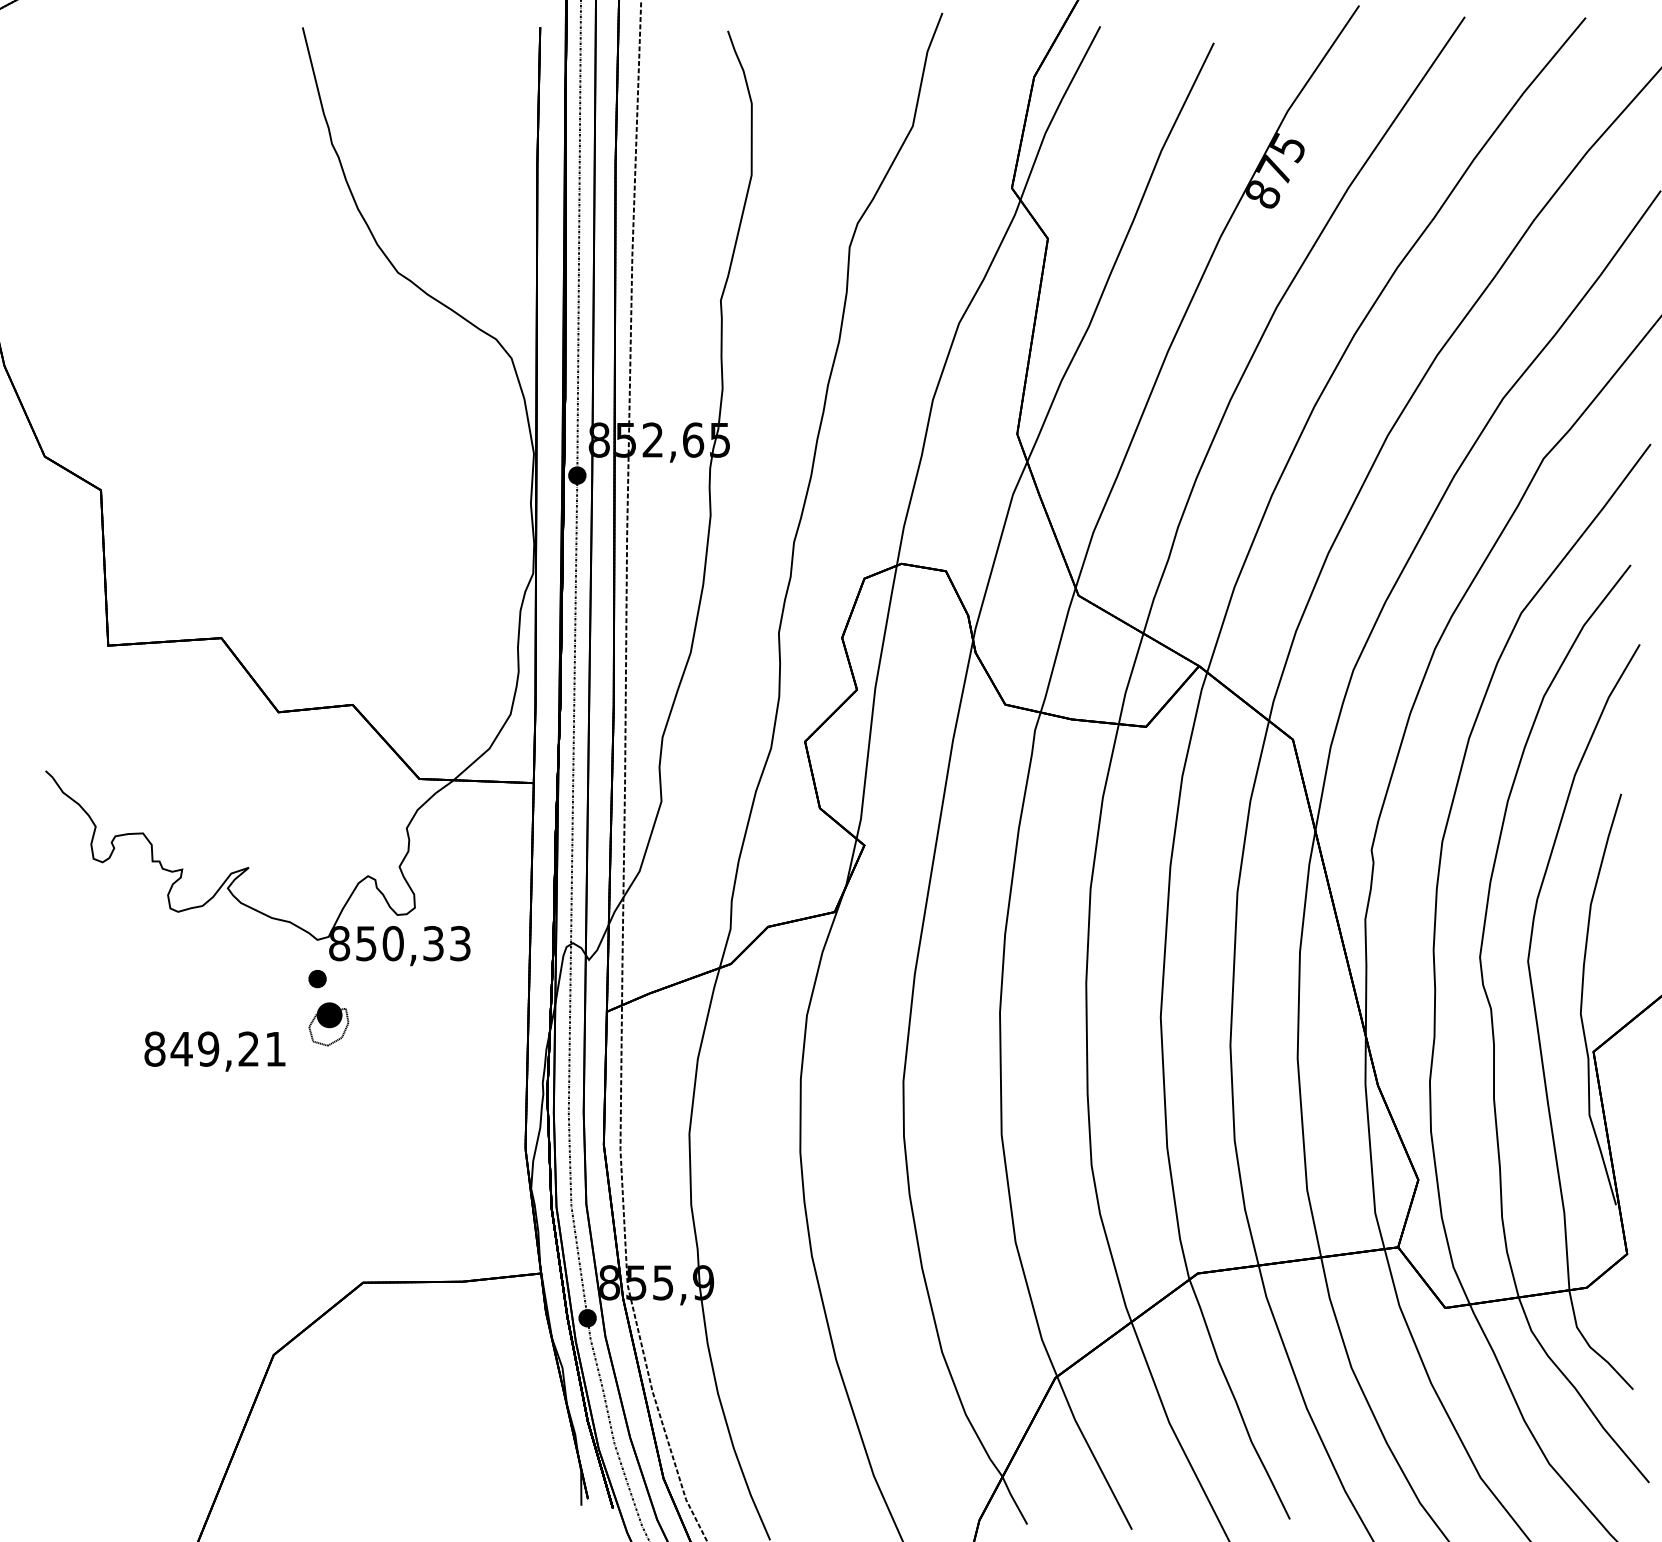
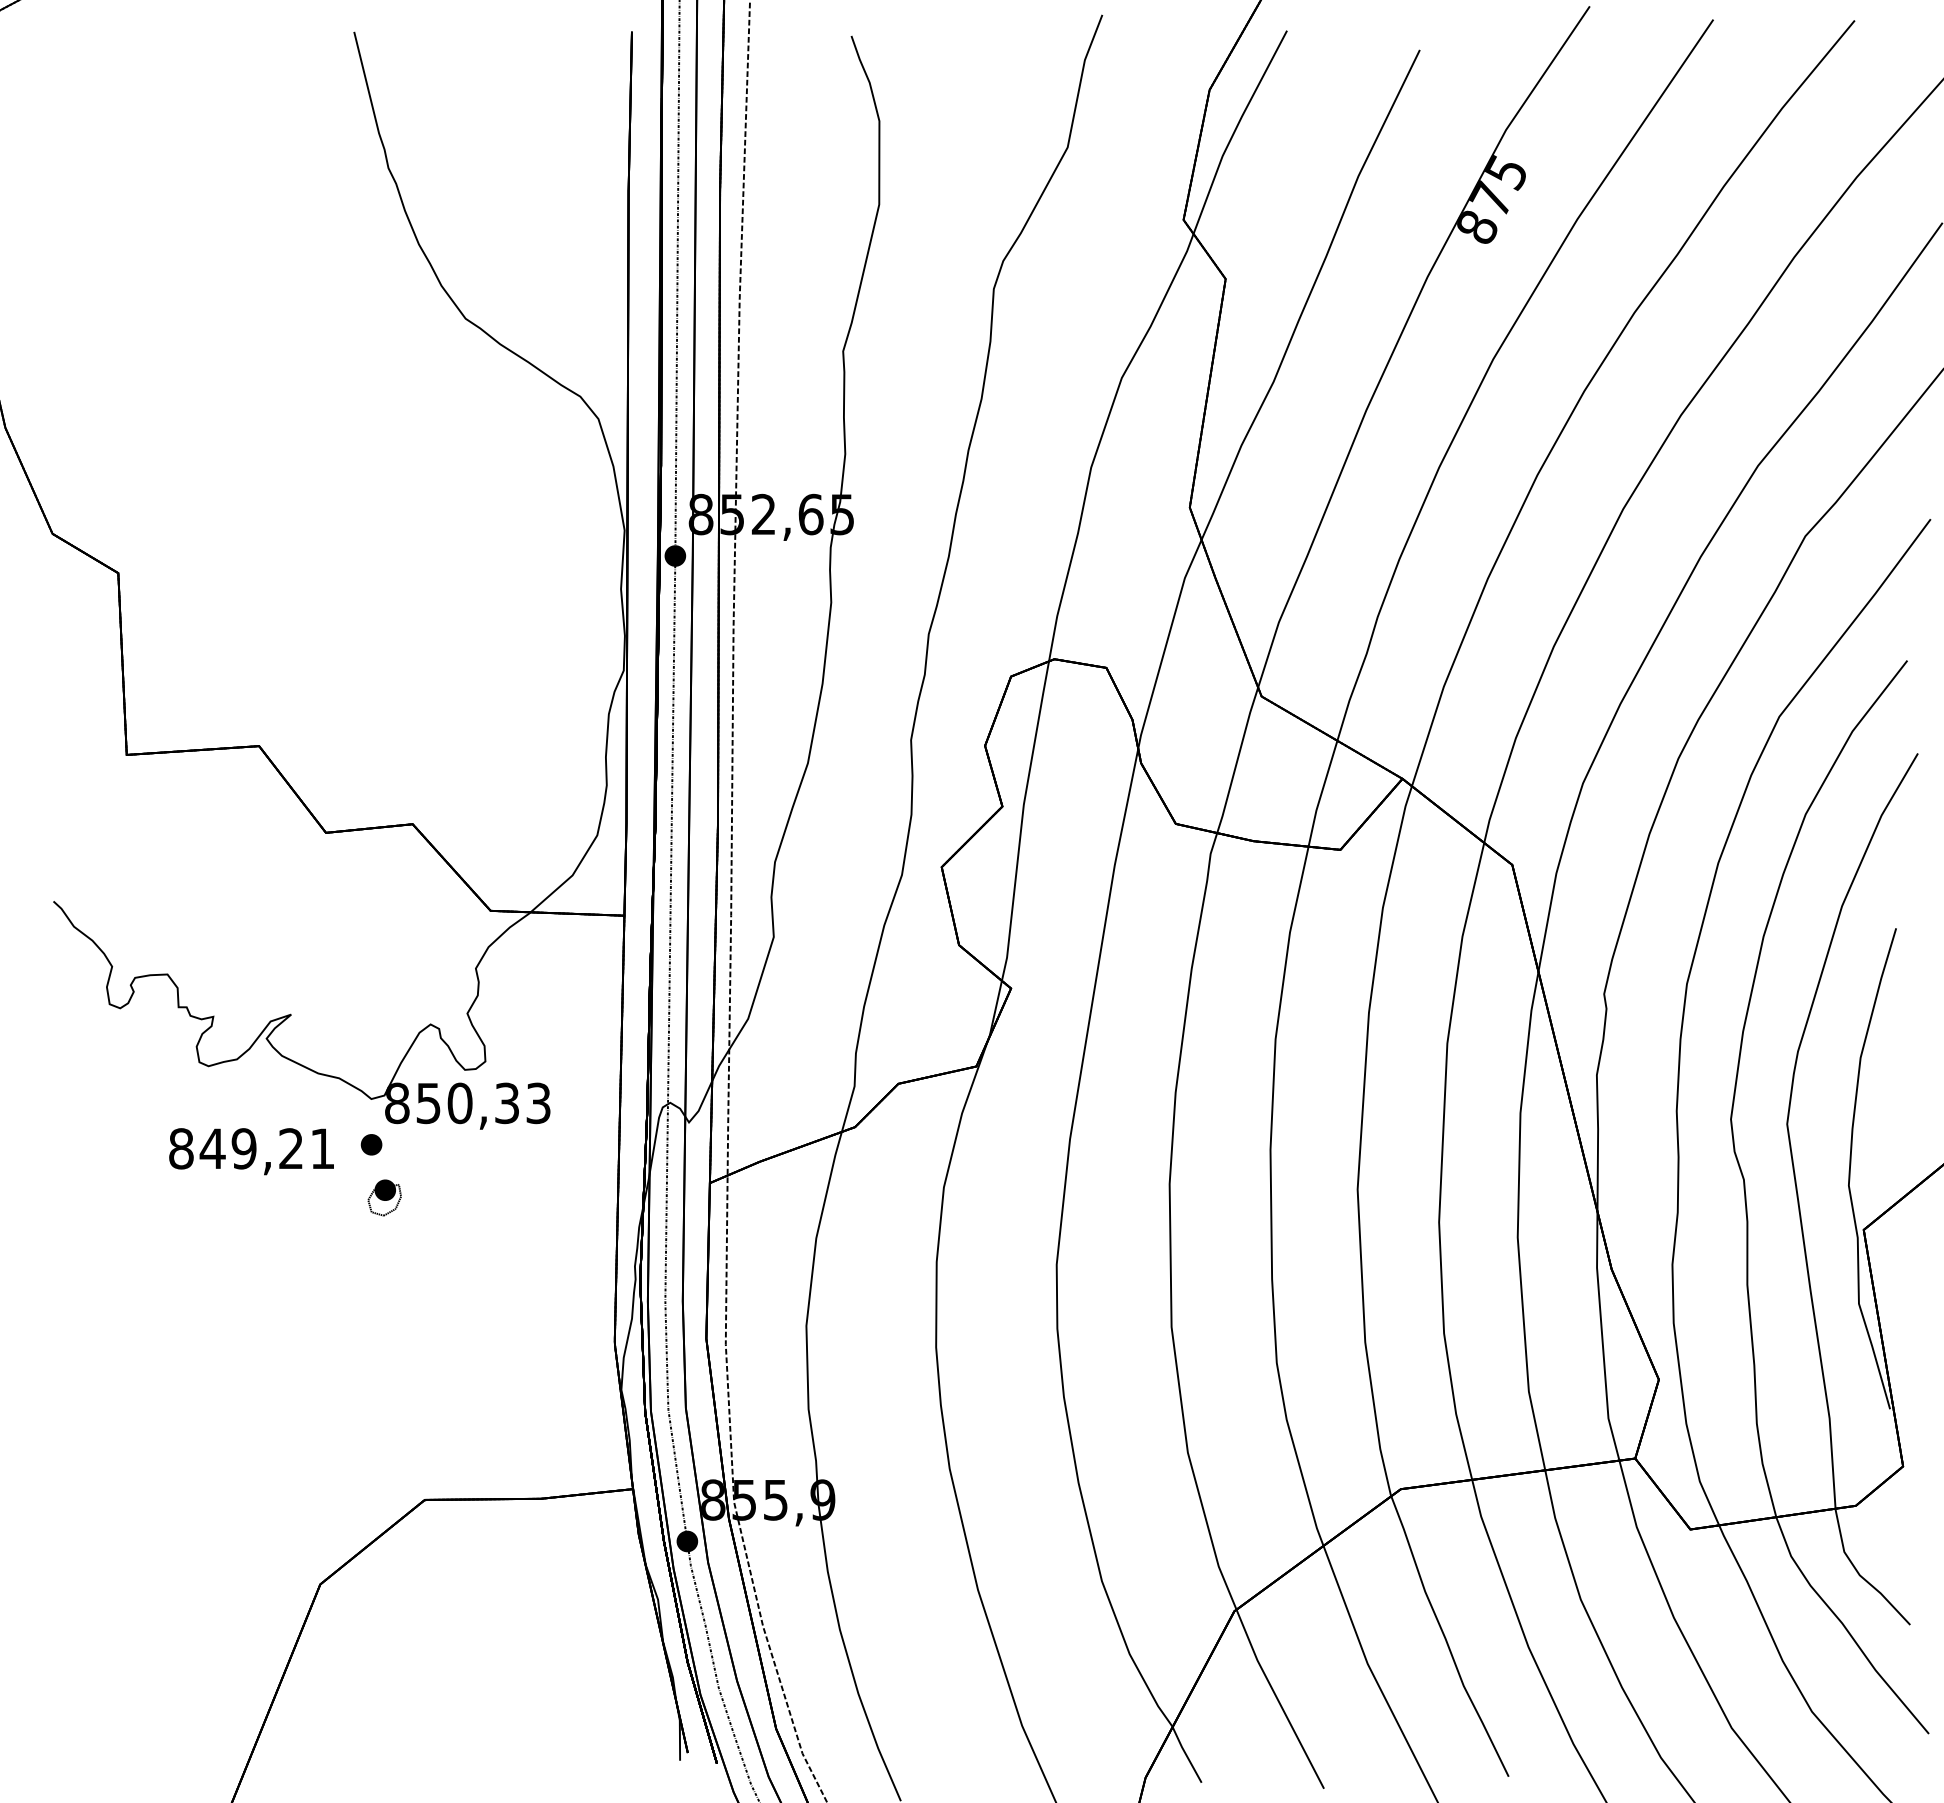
part: (328, 1024) -> (384, 1197), size x0.71
text: (214, 1051) -> (251, 1151), moved

